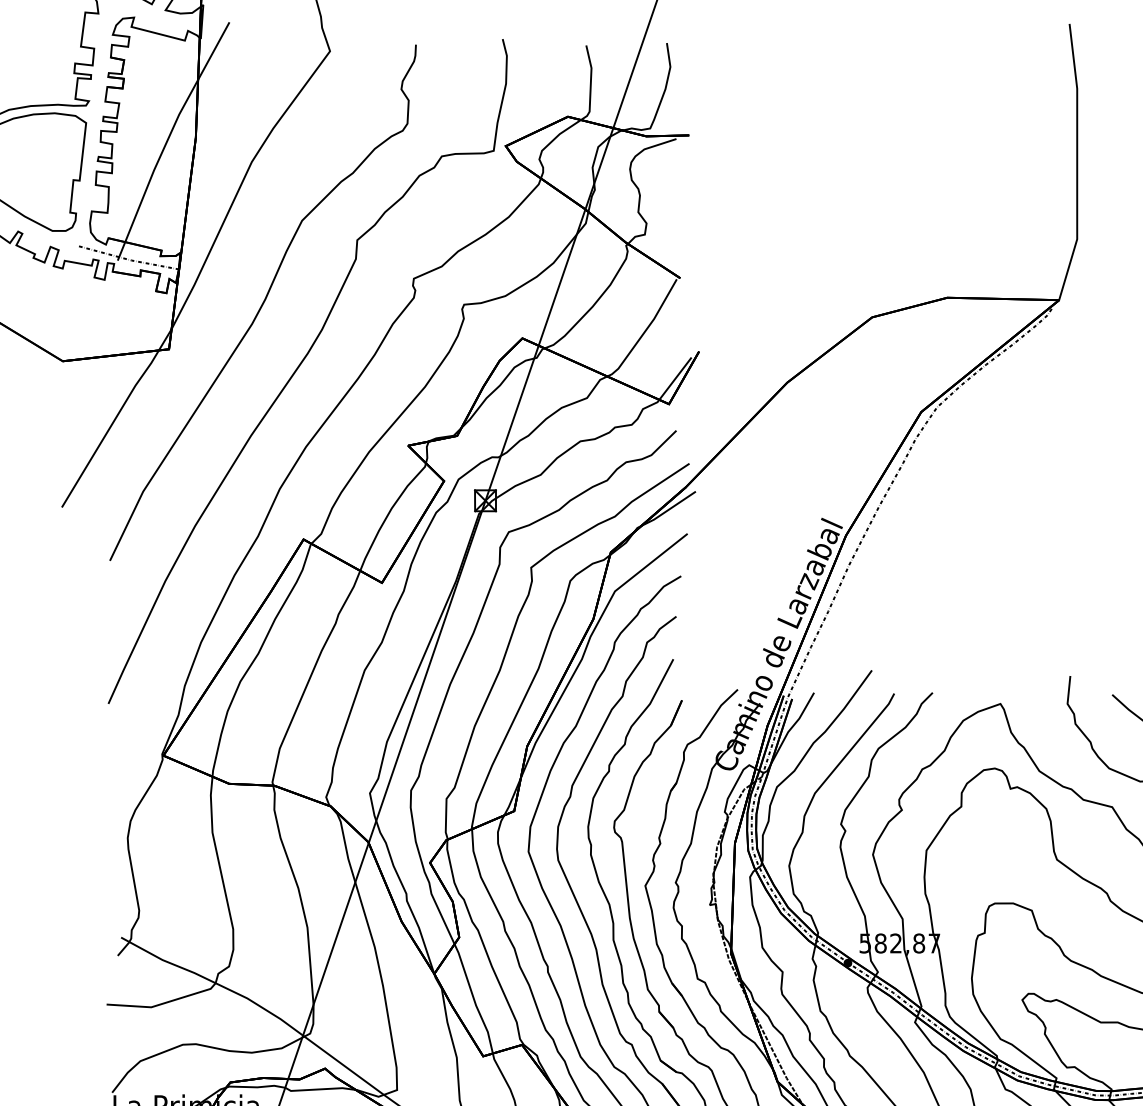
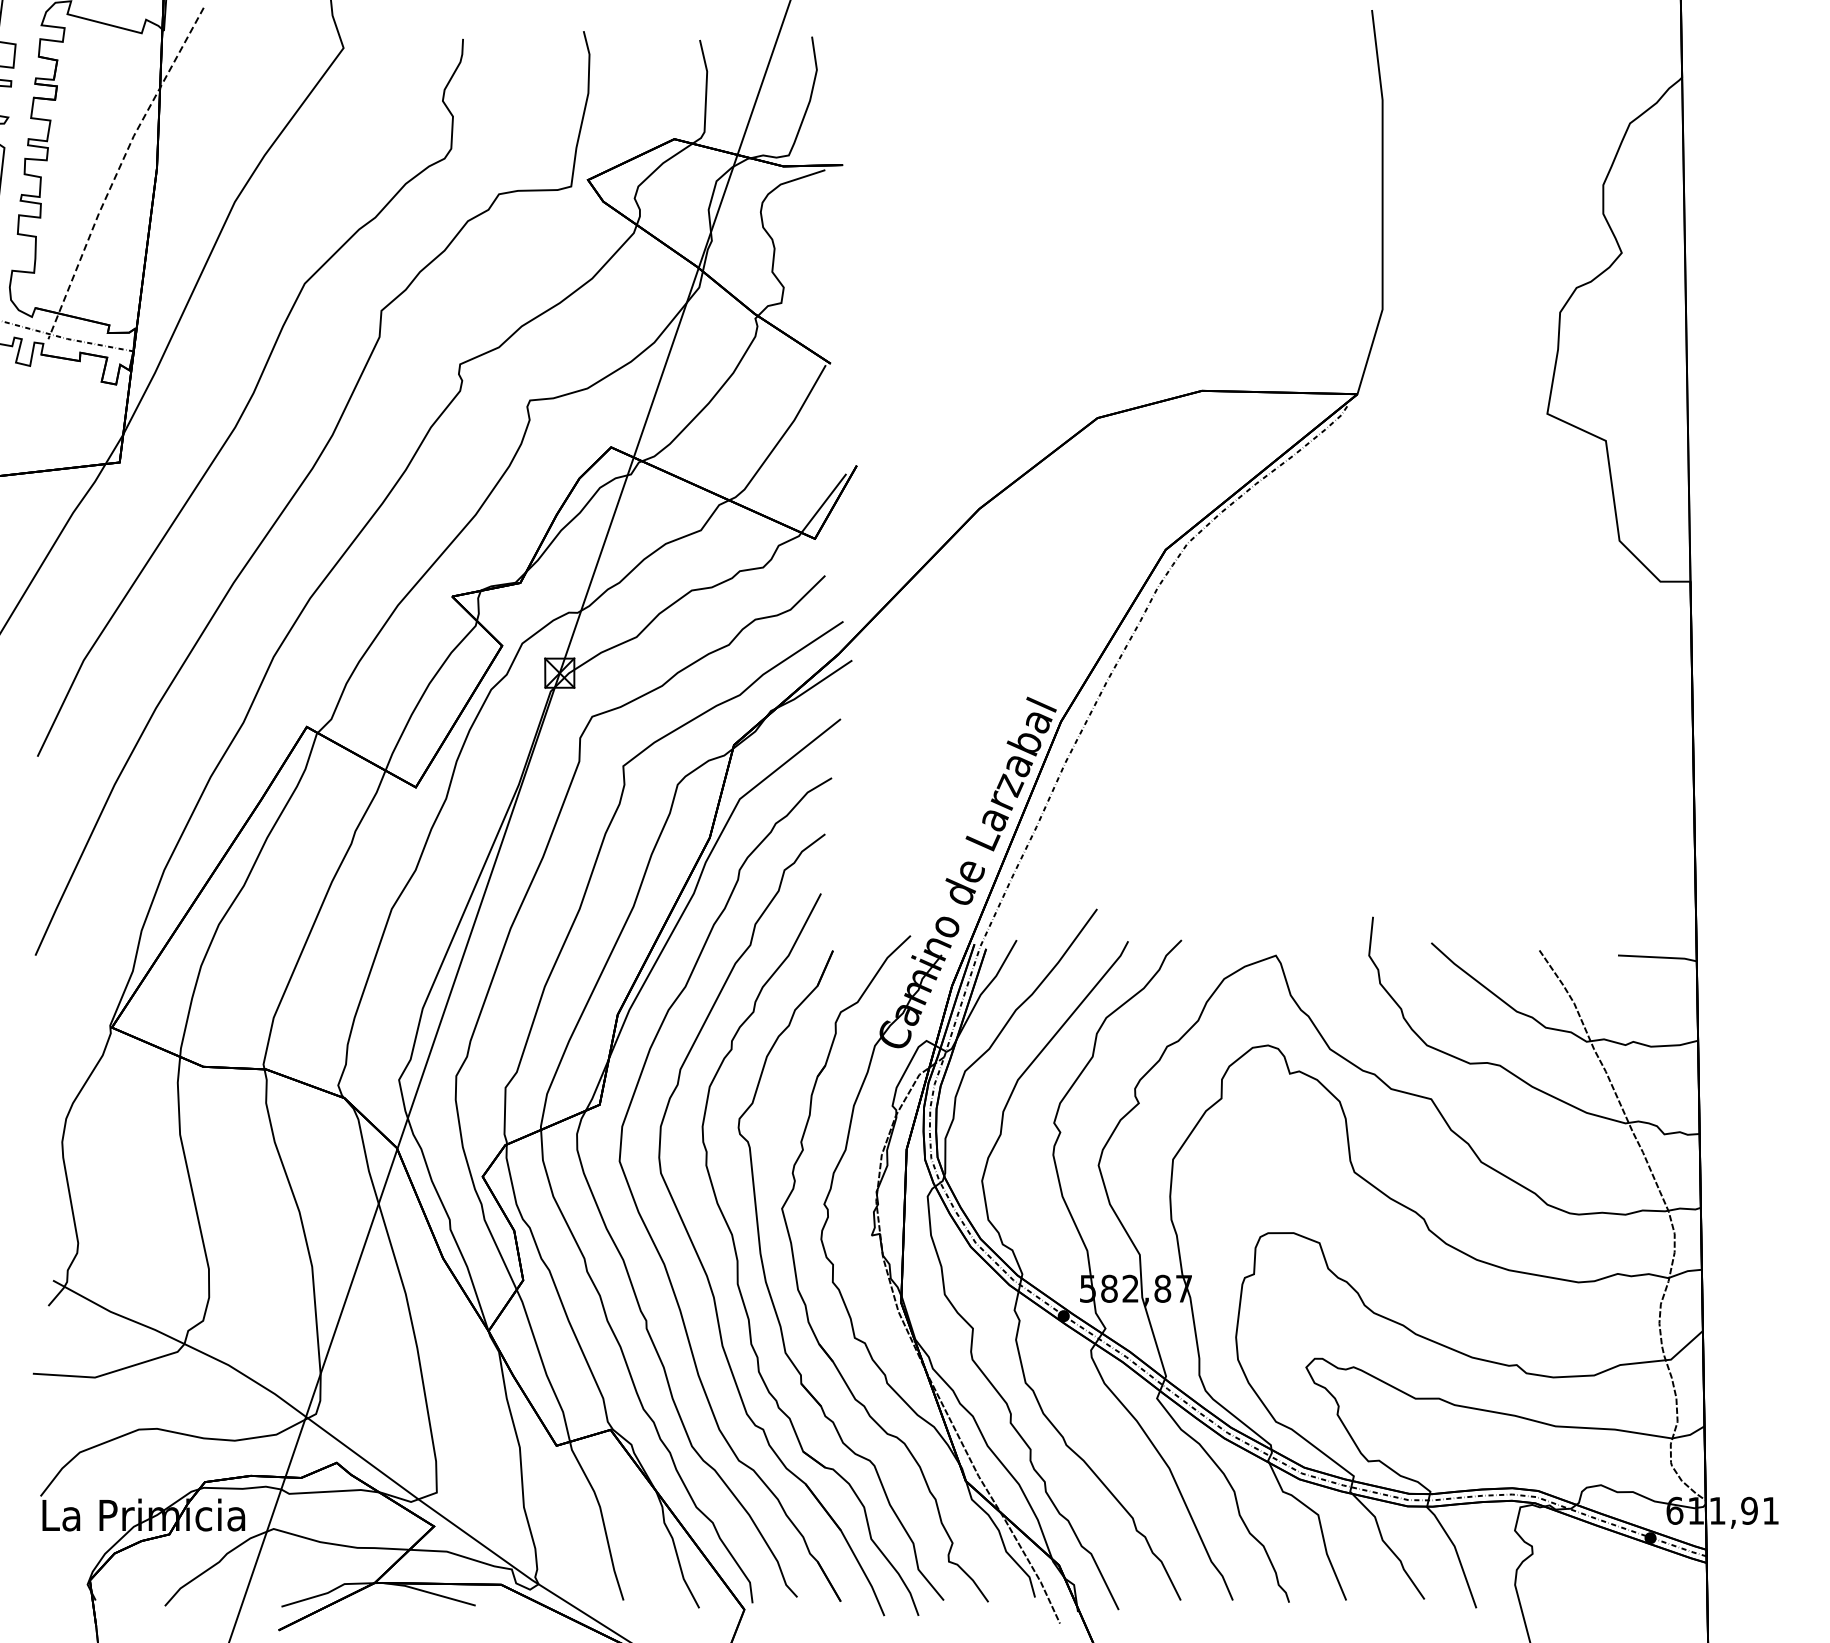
line: (168, 139) -> (118, 170), solid -> dashed

